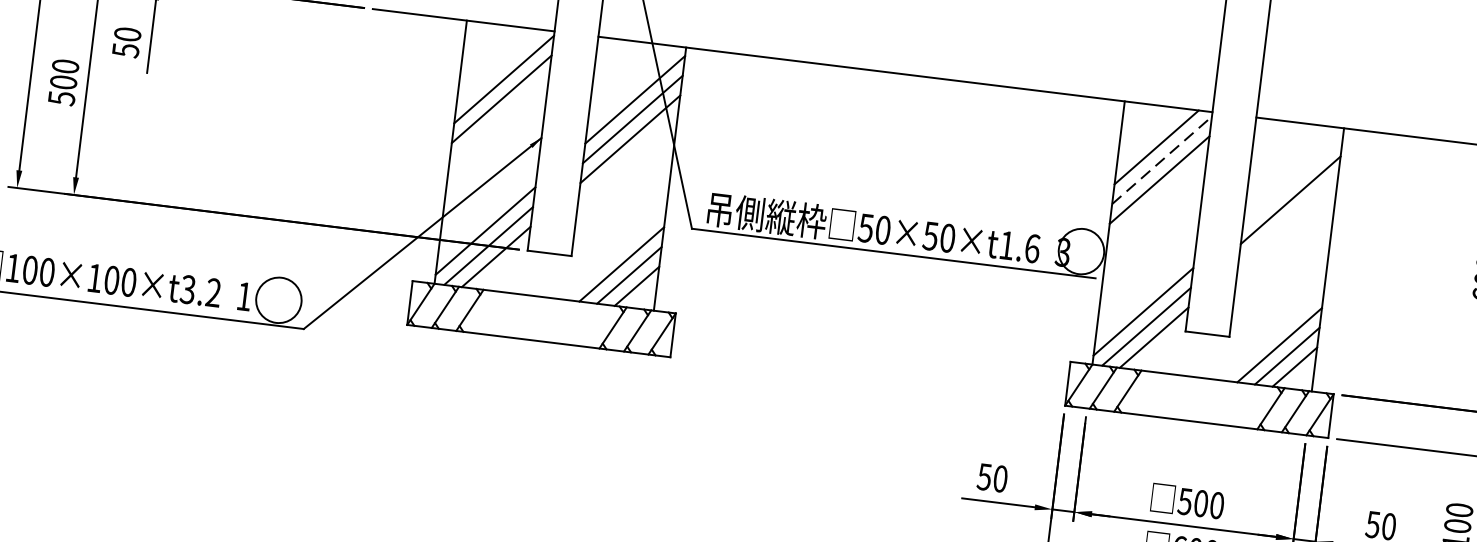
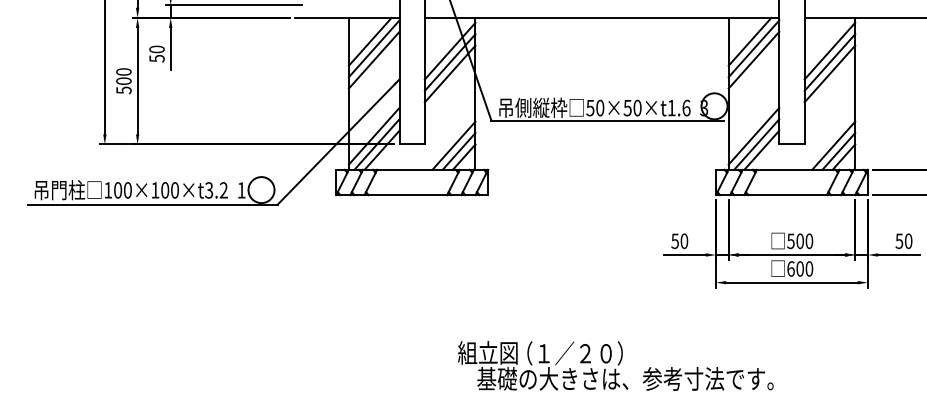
line: (497, 65) -> (369, 41), added
line: (1163, 159) -> (754, 48), dashed -> solid
line: (1292, 179) -> (829, 50), added
line: (1287, 219) -> (829, 73), added

